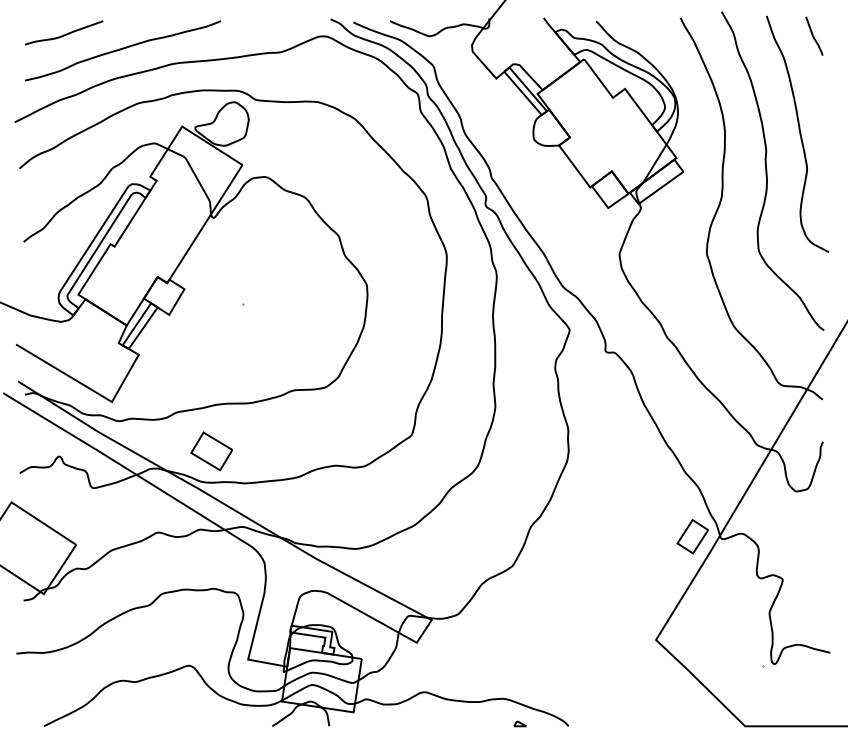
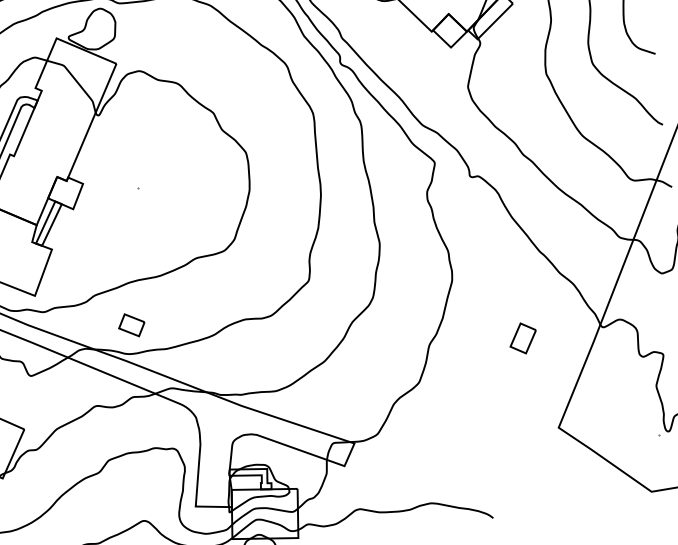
part: (211, 451) -> (131, 325), size x0.7
part: (692, 536) -> (522, 338), moved
part: (519, 723) -> (448, 523), removed

